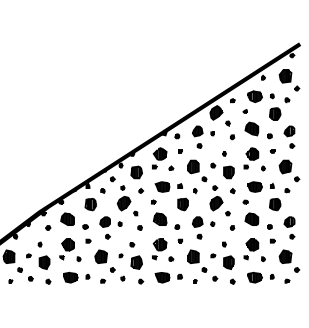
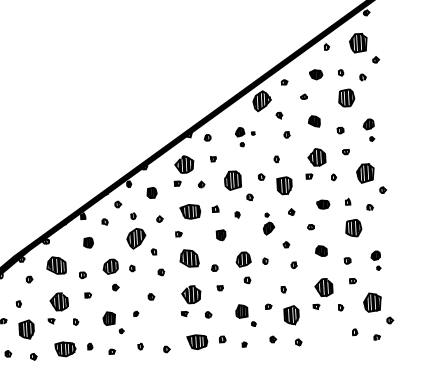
part: (254, 96) -> (315, 74), size x0.6
part: (251, 128) -> (313, 120), size x0.6
part: (203, 136) -> (245, 136), size x0.6
part: (289, 136) -> (368, 129), size x0.7
part: (136, 172) -> (151, 192), size x0.6
part: (254, 186) -> (322, 203), size x0.6
part: (216, 198) -> (268, 224), size x0.6
part: (90, 204) -> (88, 242), size x0.6
part: (182, 204) -> (220, 235), size x0.6
part: (251, 218) -> (320, 250), size x0.6
part: (289, 227) -> (375, 260), size x0.6
part: (104, 260) -> (112, 321), size x0.7
part: (197, 260) -> (246, 314), size x0.7
part: (136, 262) -> (158, 322), removed
part: (254, 277) -> (329, 334), removed

